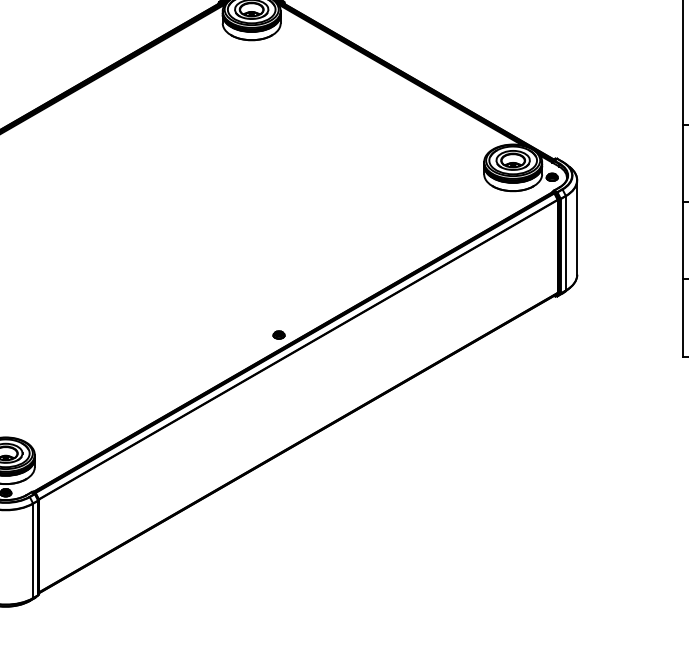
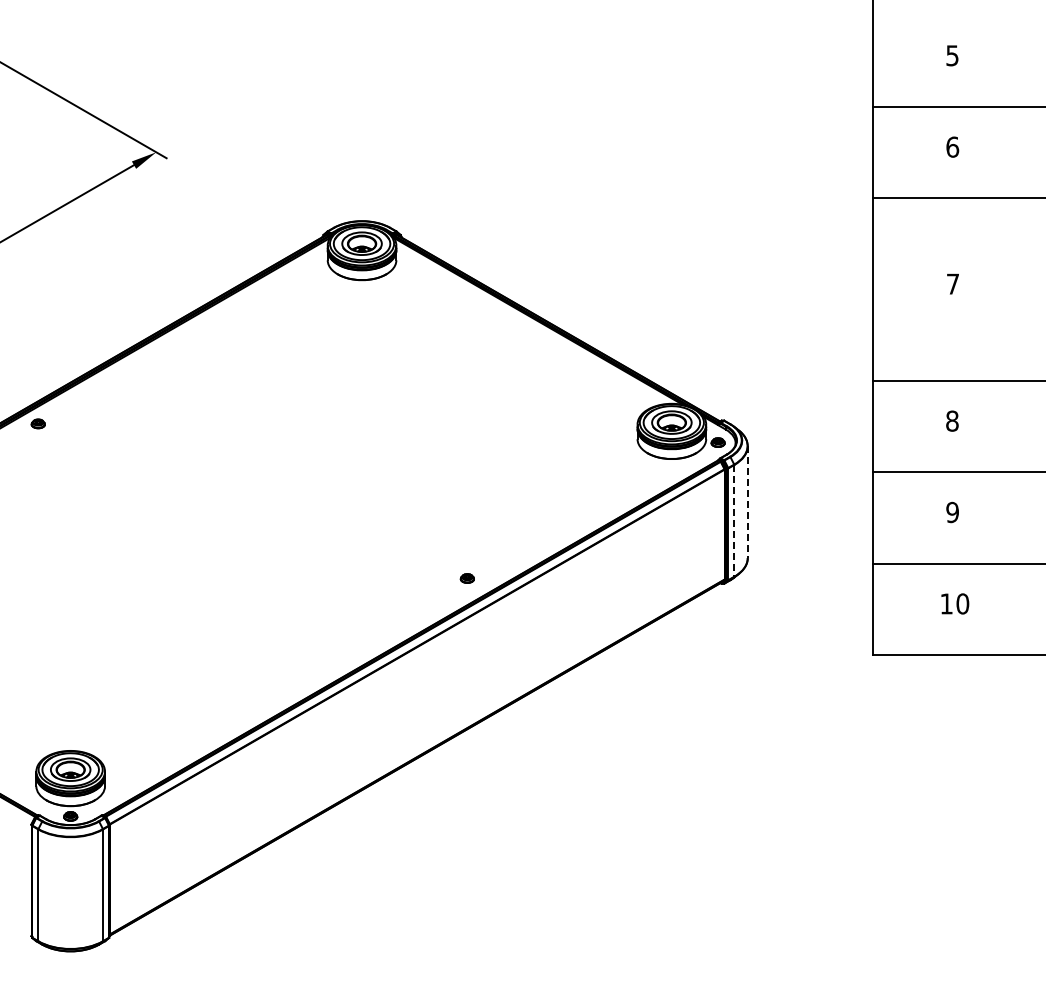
line: (576, 227) -> (747, 502), solid -> dashed
line: (566, 243) -> (734, 520), solid -> dashed
part: (278, 335) -> (466, 578), moved

